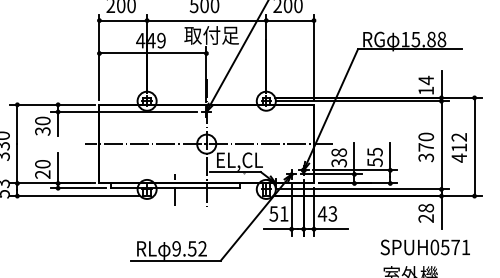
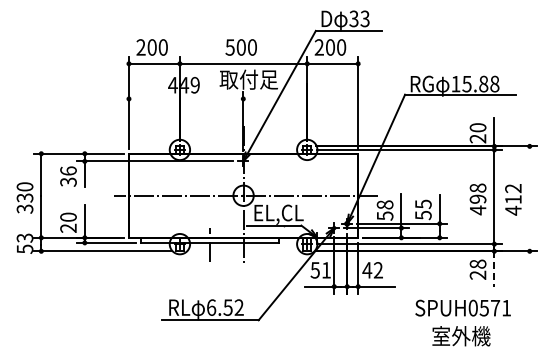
line: (152, 53) -> (185, 98), removed
text: (425, 84) -> (477, 132), 14 -> 20
text: (42, 120) -> (68, 170), 30 -> 36
line: (474, 146) -> (529, 198), removed
text: (425, 147) -> (477, 199), 370 -> 498
text: (338, 162) -> (384, 215), 38 -> 58
line: (441, 212) -> (494, 268), solid -> dashed
text: (332, 214) -> (377, 270), 43 -> 42
text: (424, 246) -> (462, 307), moved
text: (176, 248) -> (211, 307), 9.52 -> 6.52

